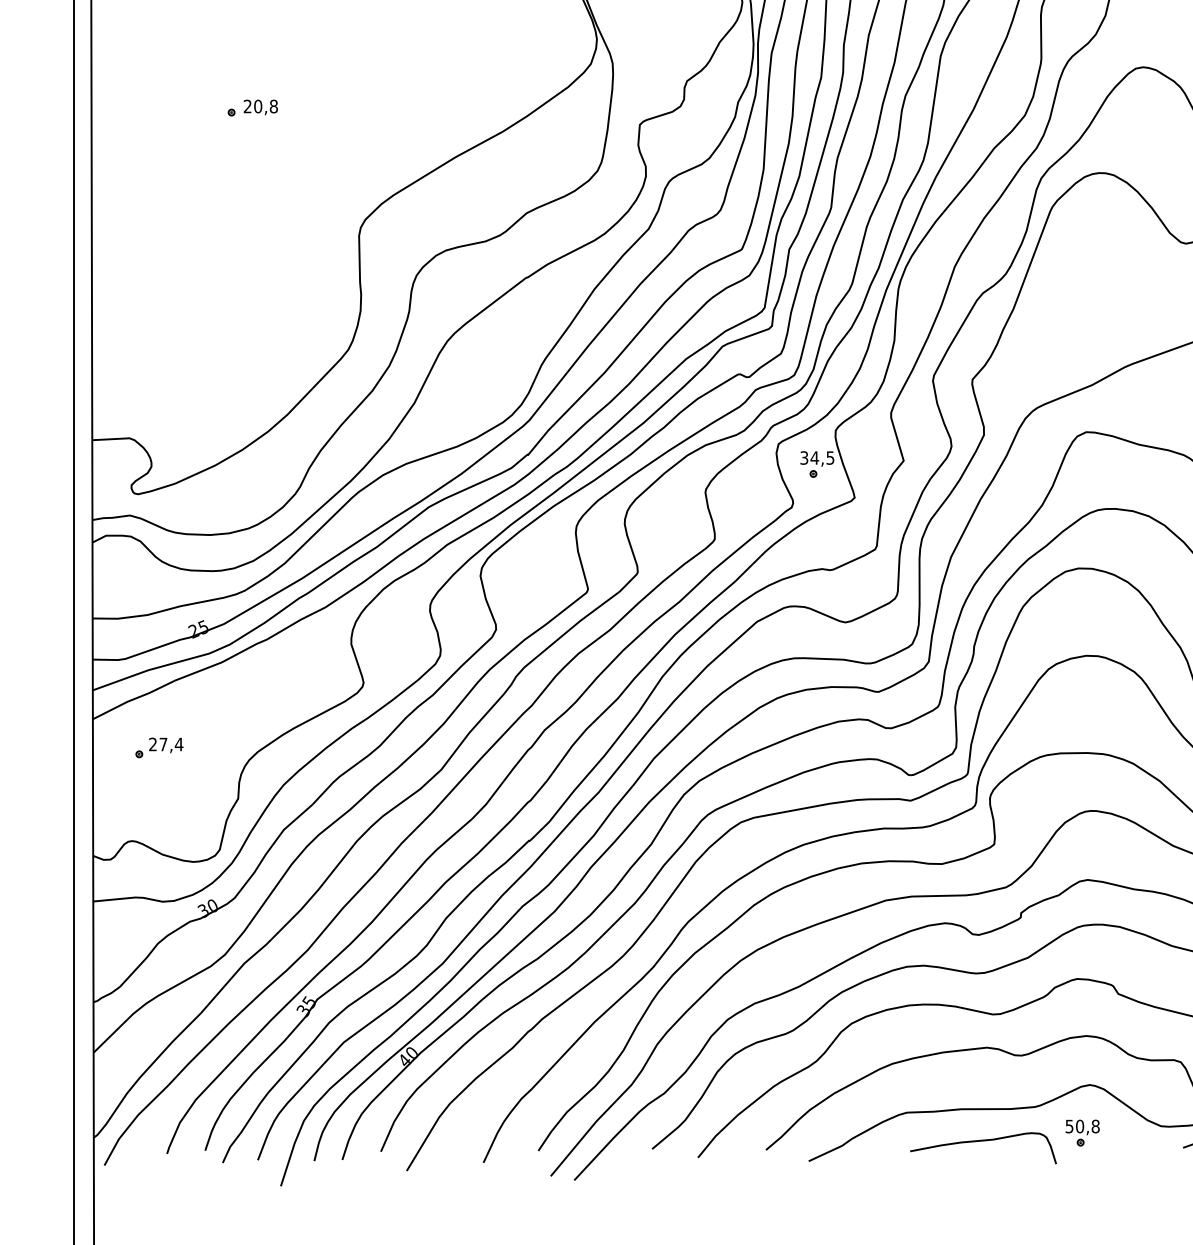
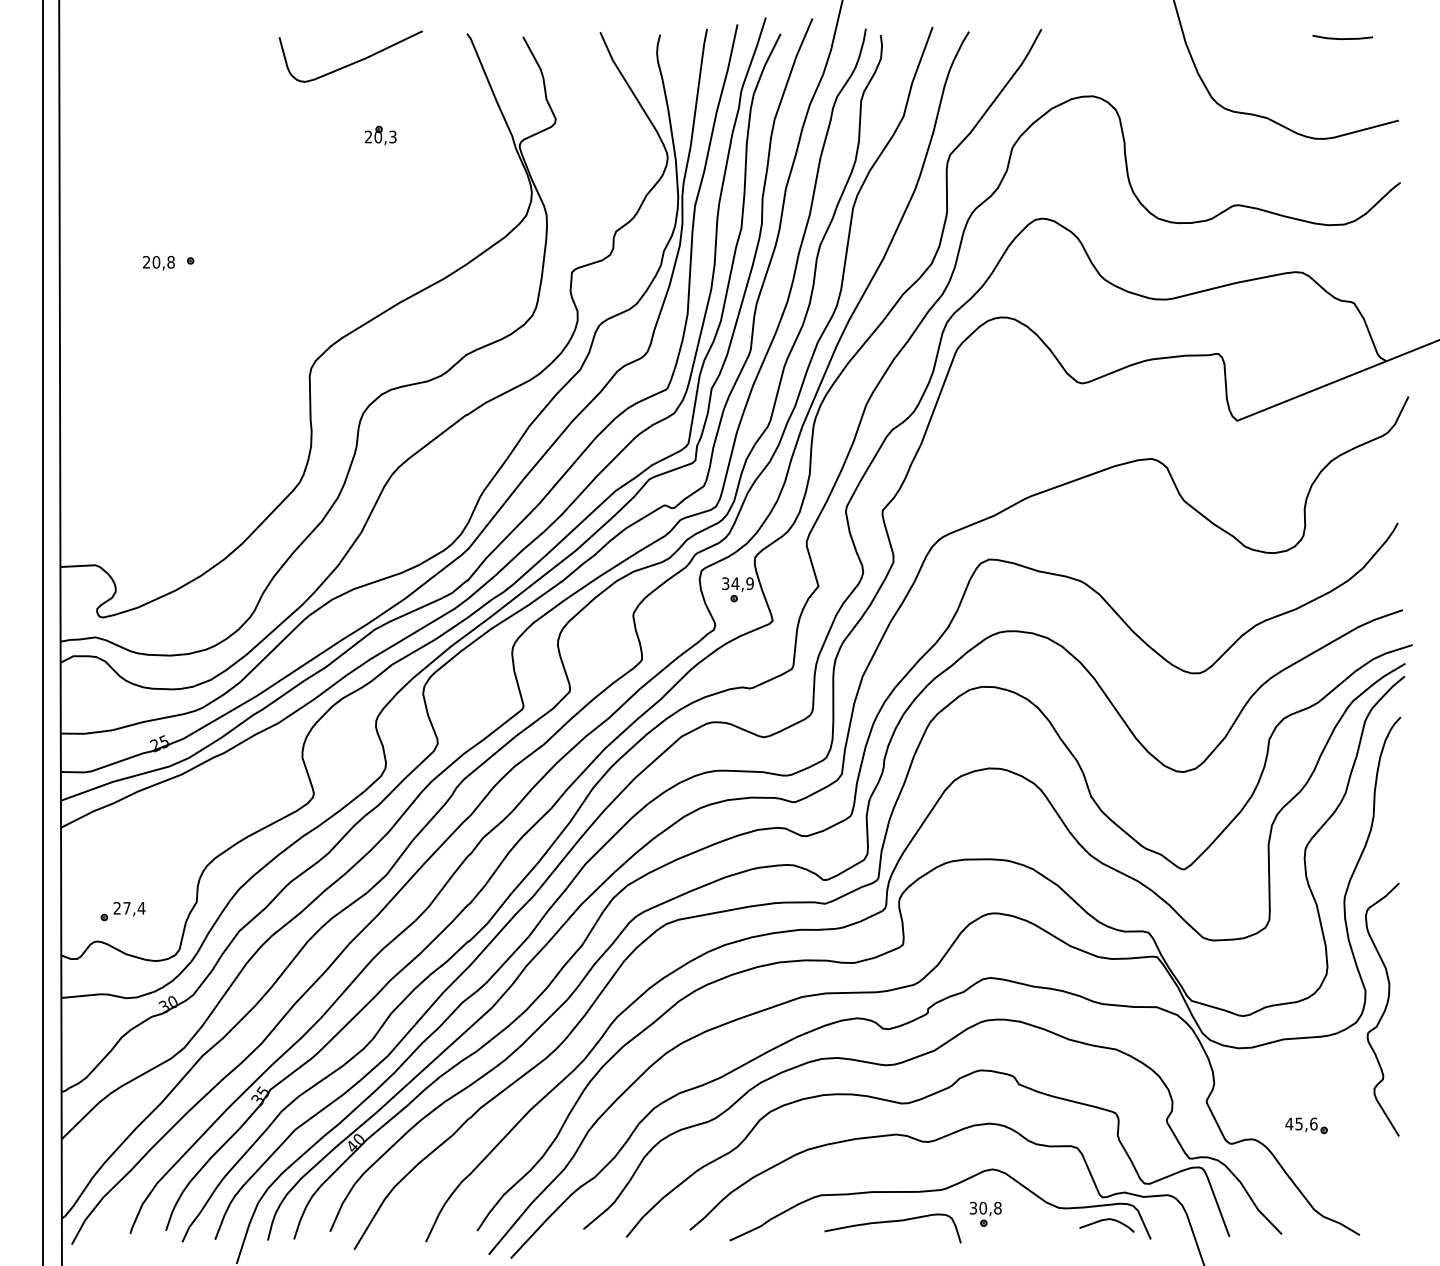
text: (260, 107) -> (158, 263), moved
text: (829, 457) -> (749, 583), 34,5 -> 34,9
part: (158, 747) -> (122, 911), moved
text: (1069, 1125) -> (973, 1207), 50,8 -> 30,8

